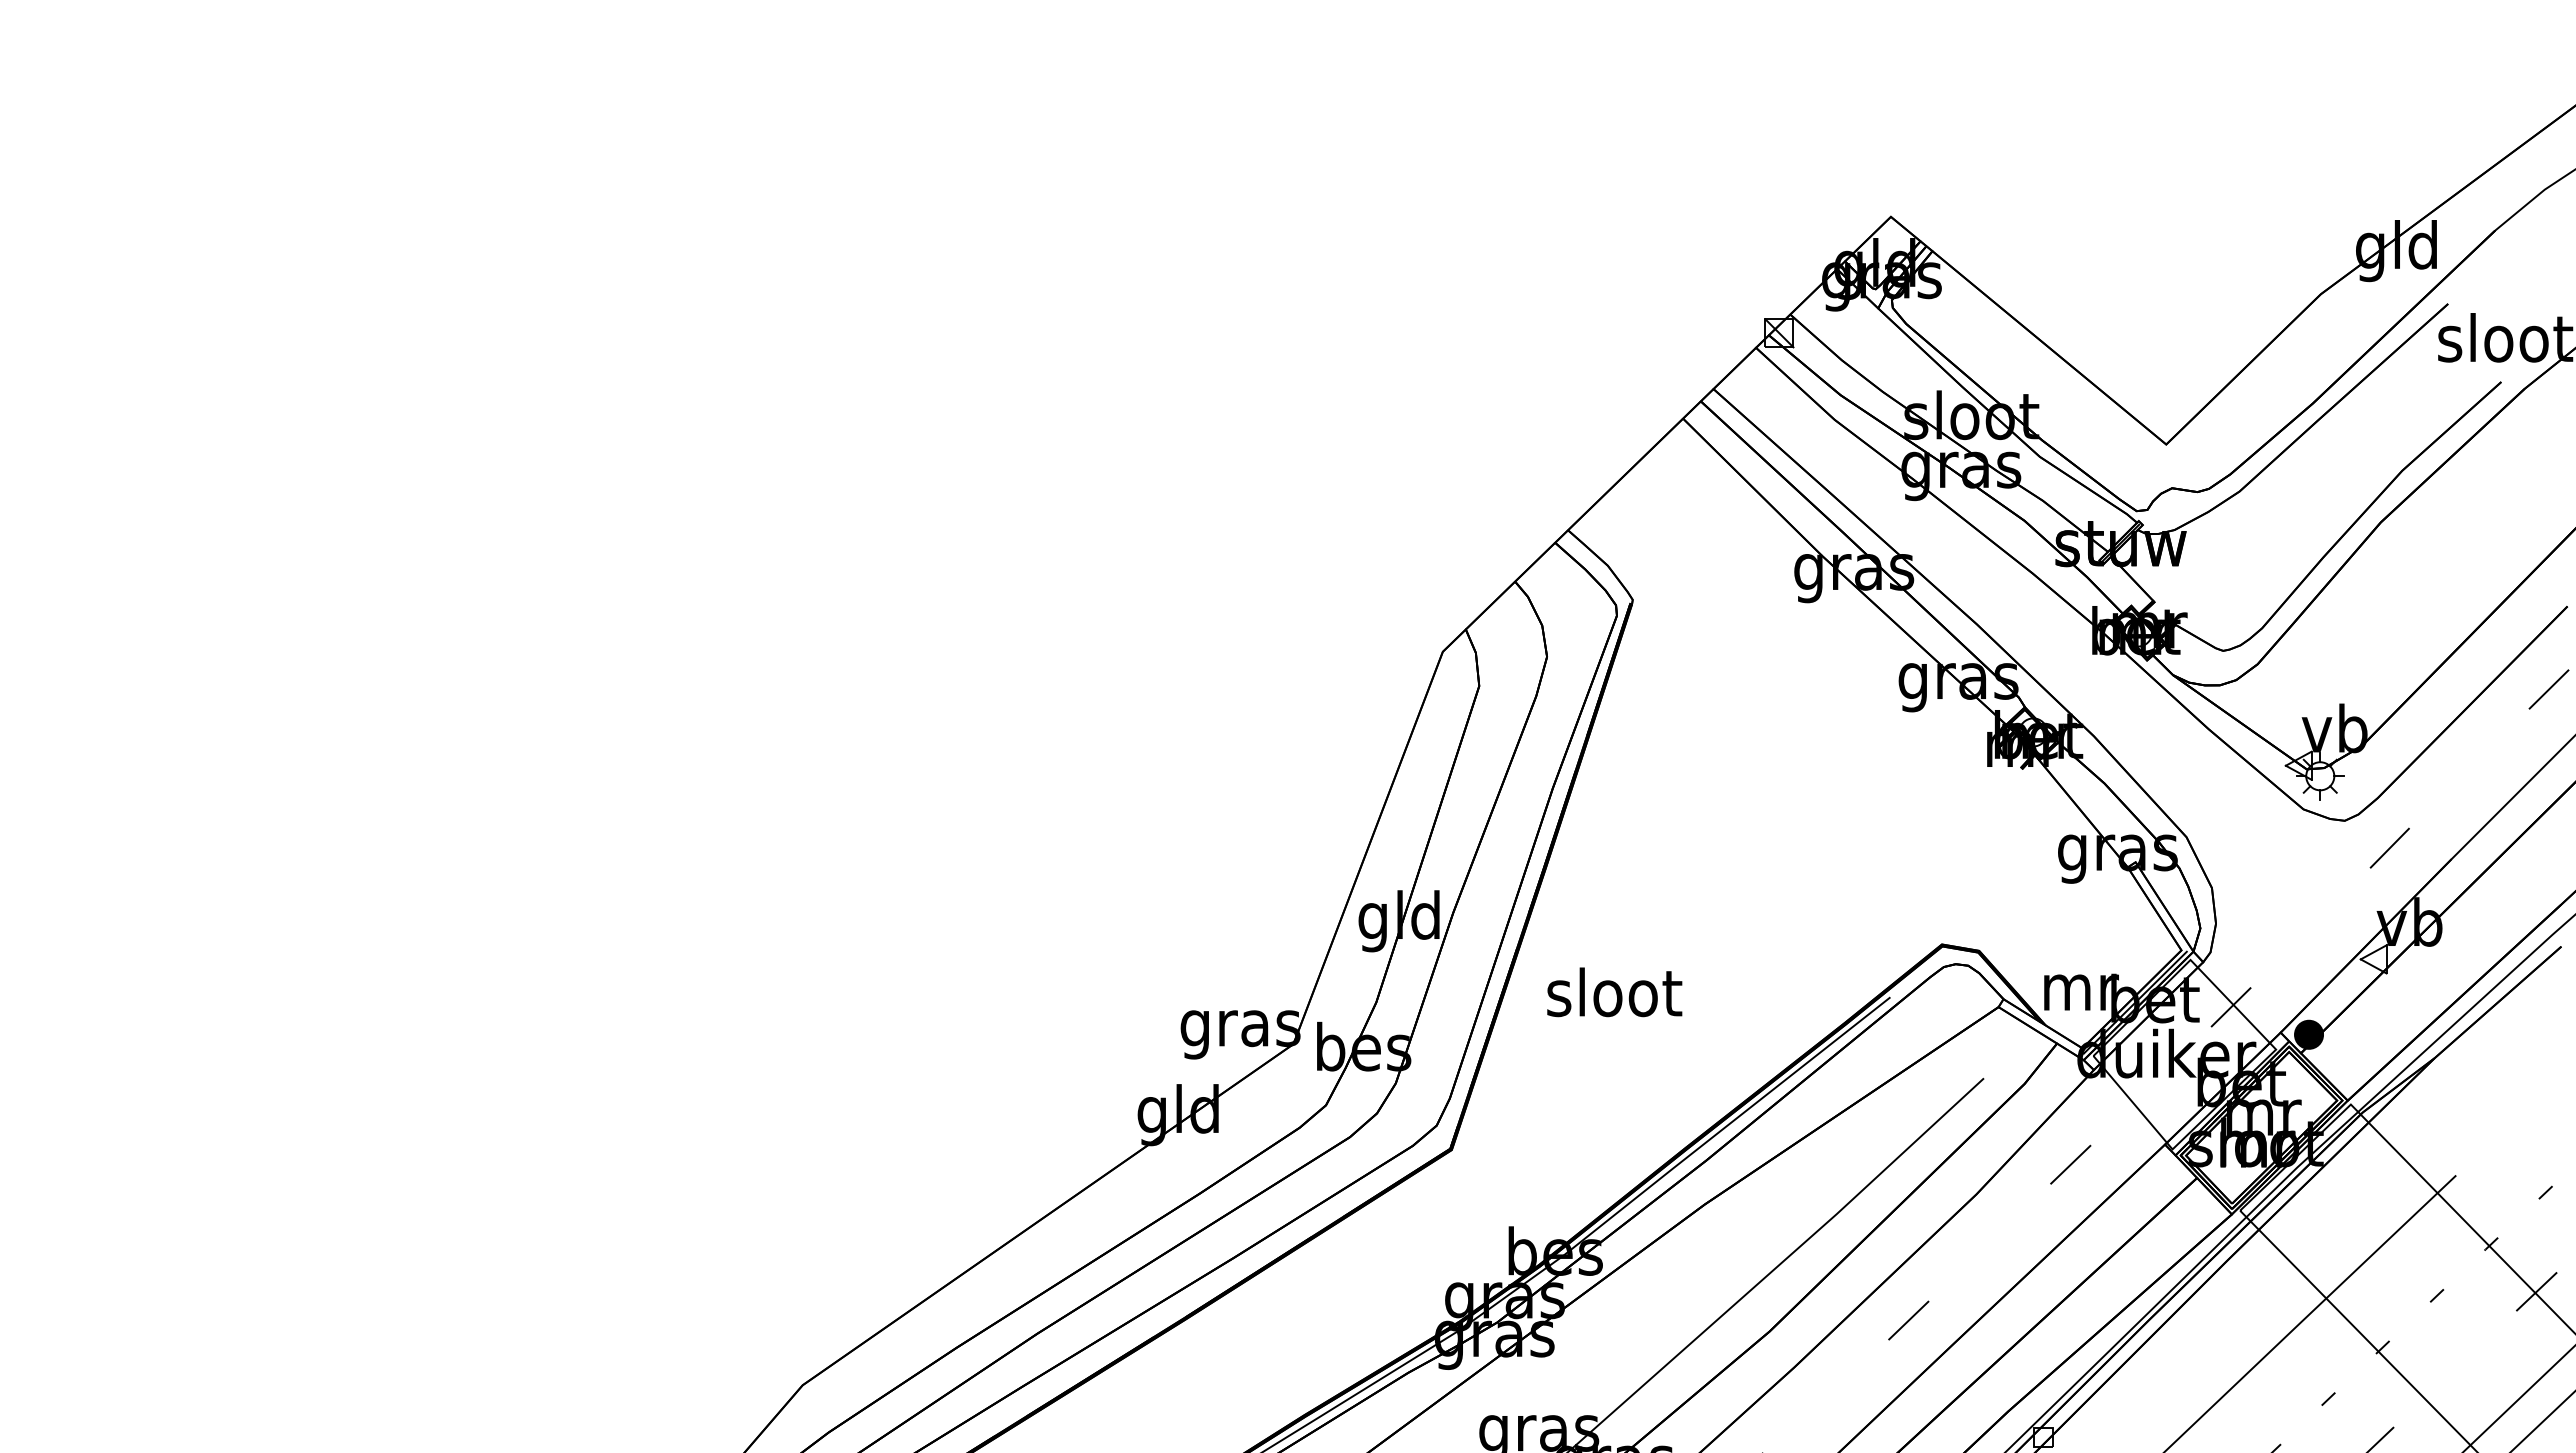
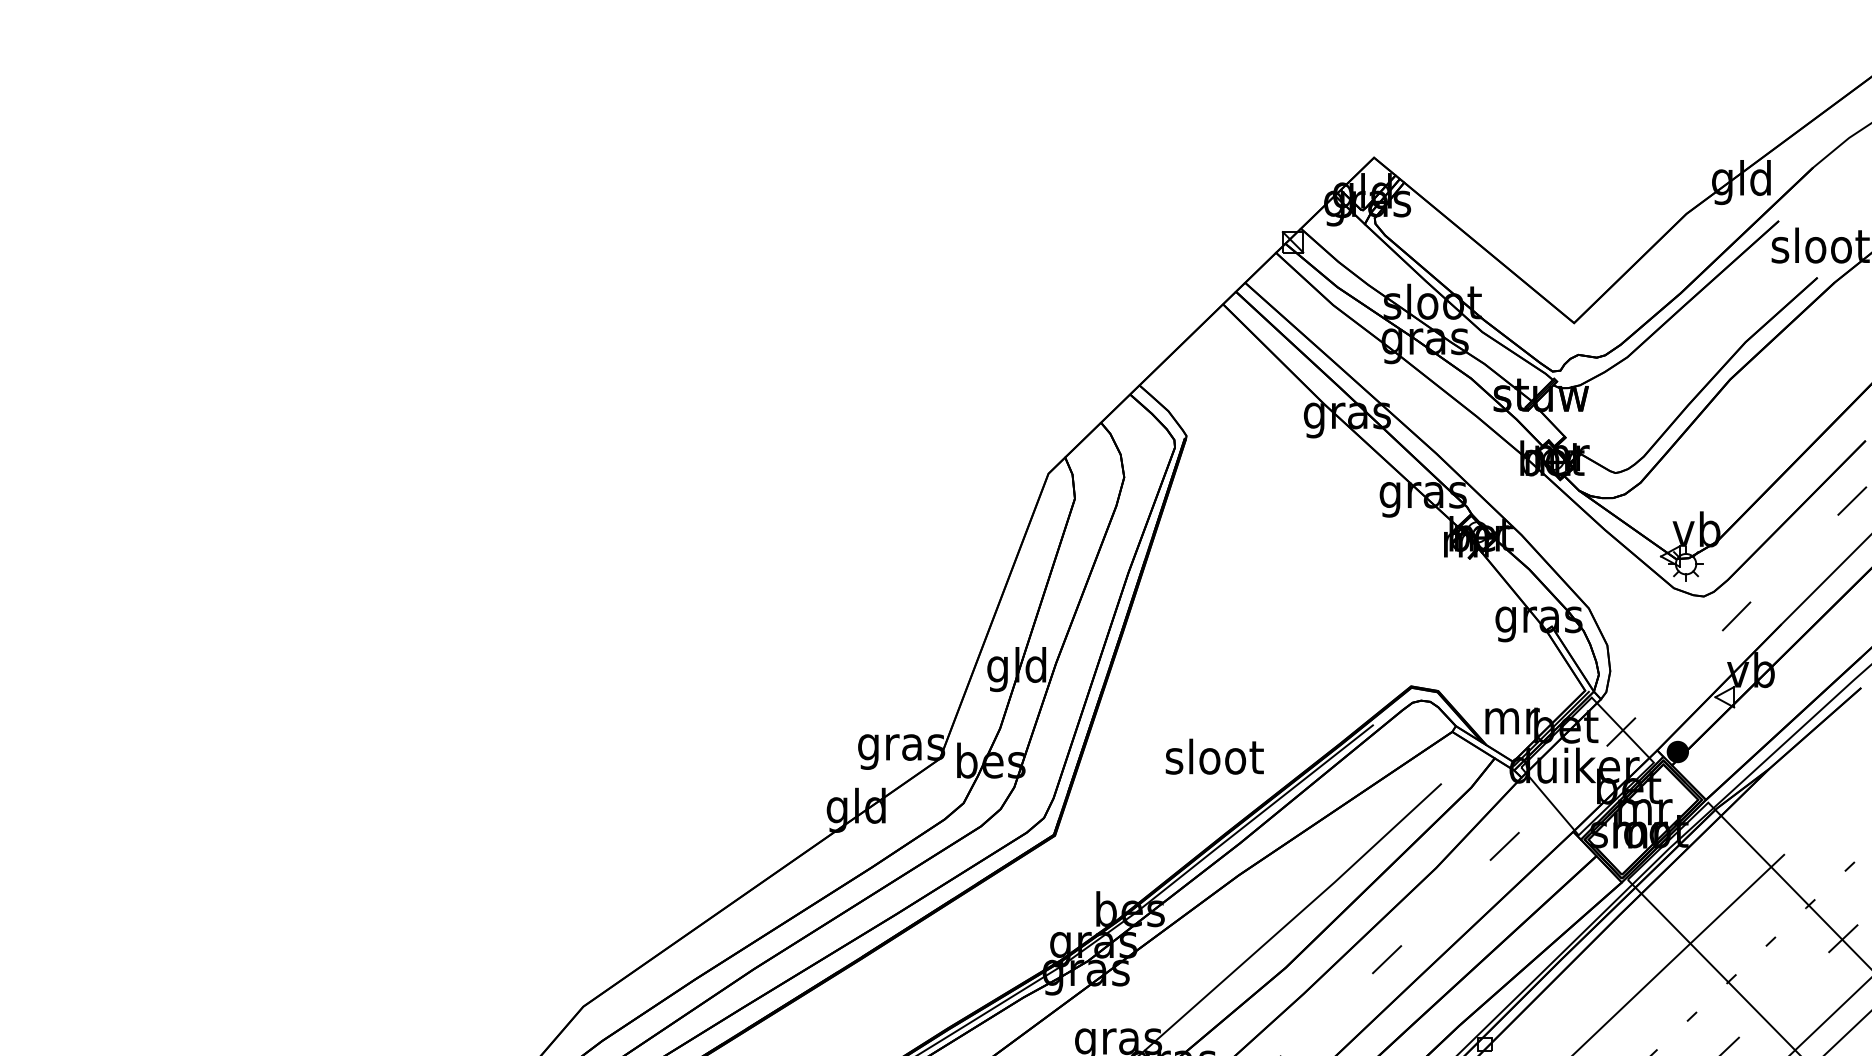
text: (1614, 992) -> (1214, 756), moved

